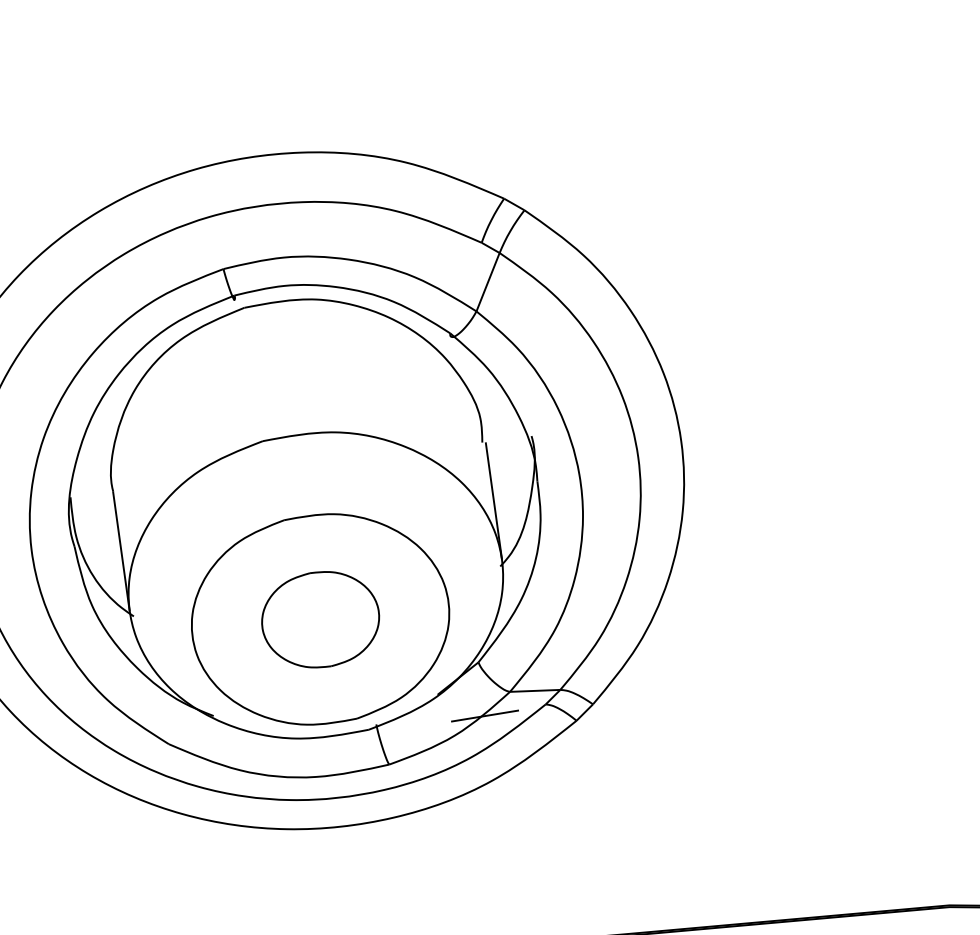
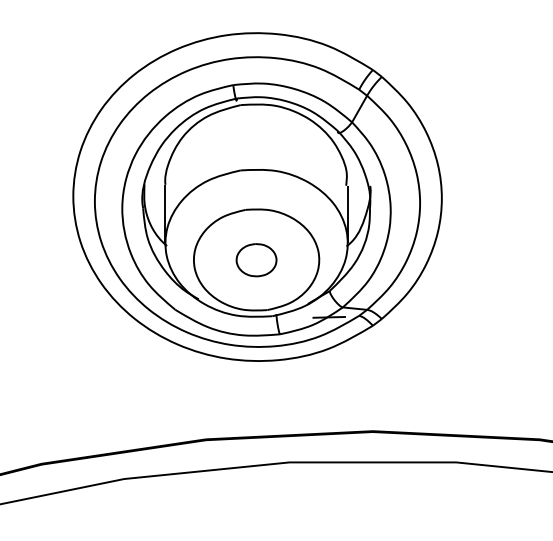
part: (320, 620) -> (256, 260), size x0.7

